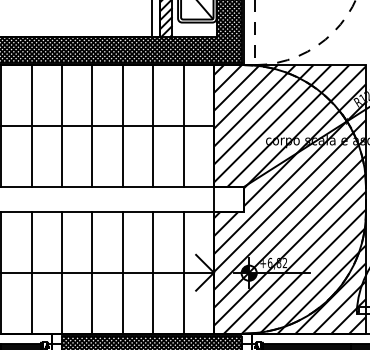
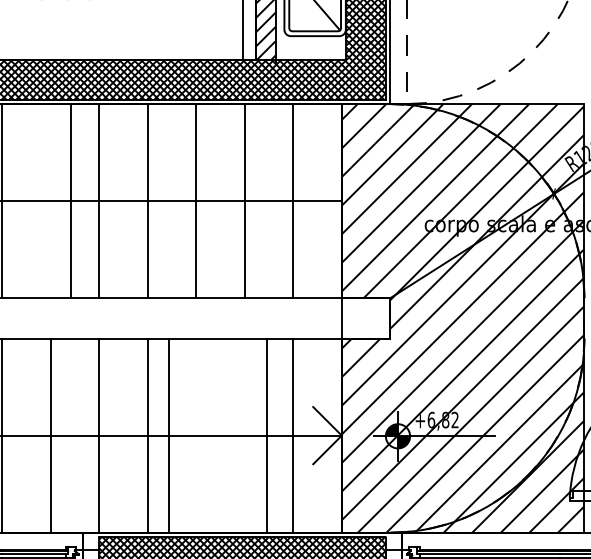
line: (31, 125) -> (71, 200), moved
line: (122, 272) -> (168, 435), moved
line: (153, 272) -> (267, 435), moved

